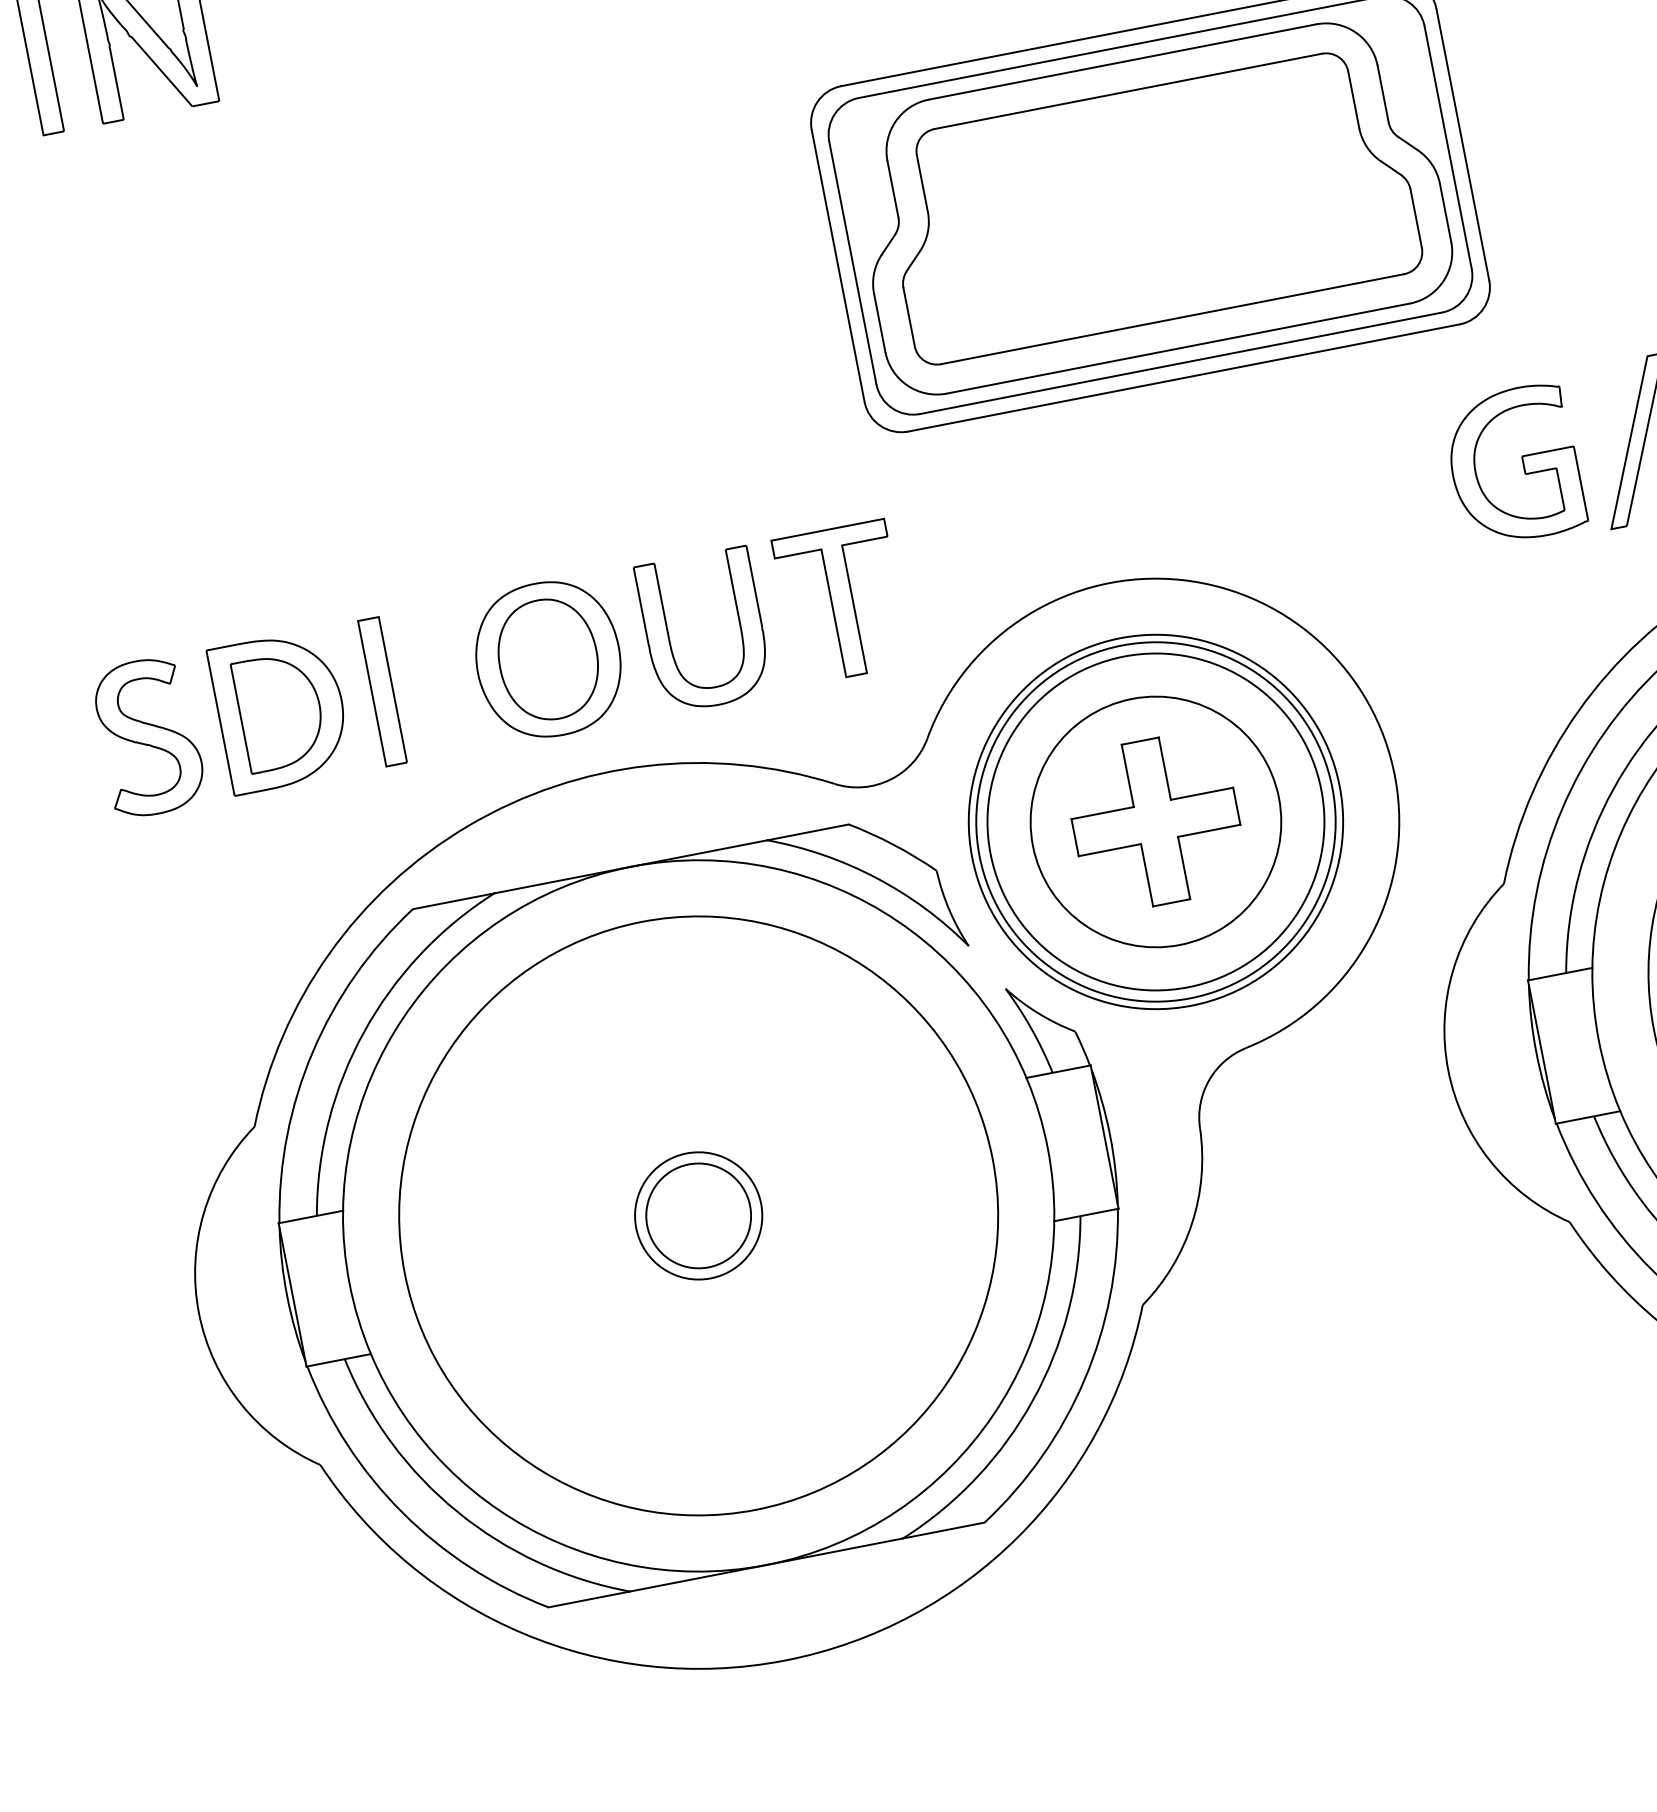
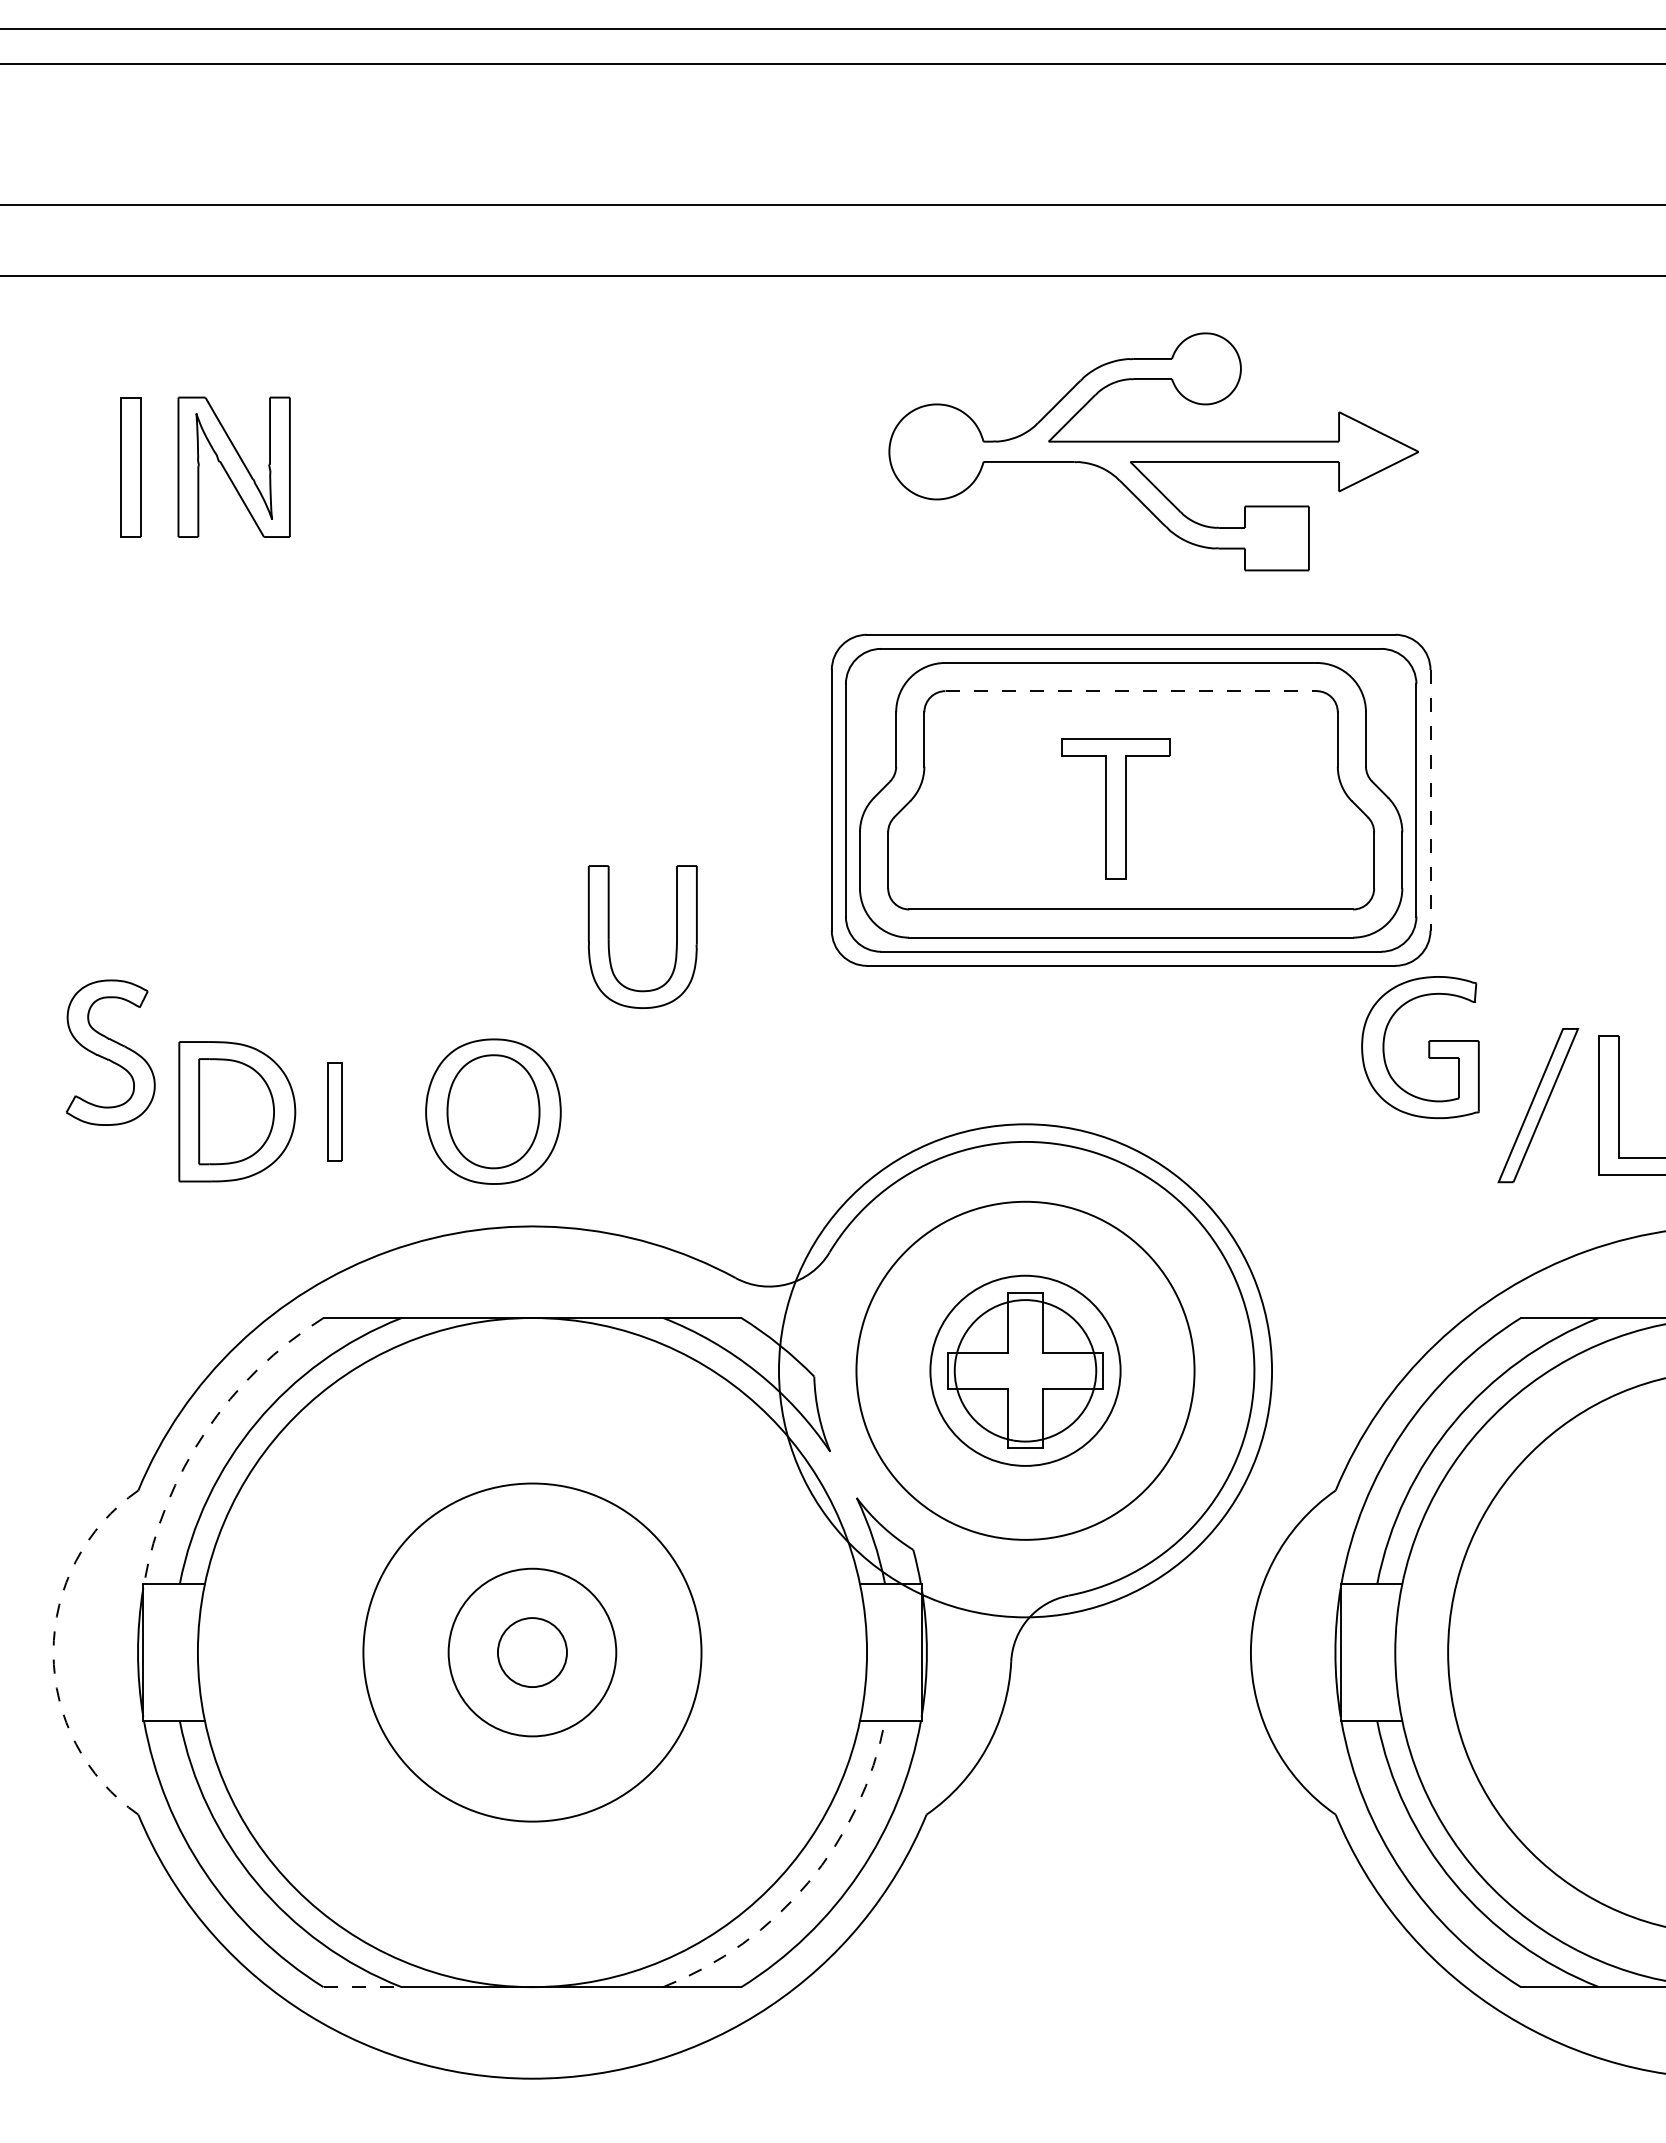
line: (1128, 91) -> (1131, 691), solid -> dashed
line: (1462, 144) -> (1430, 800), solid -> dashed
part: (1522, 463) -> (1428, 1047), moved
part: (841, 602) -> (1115, 808), moved
part: (669, 636) -> (609, 936), moved
part: (382, 691) -> (334, 1111), size x0.7
part: (148, 736) -> (110, 1052), moved
circle: (1155, 821) -> (1025, 1370), size x0.6
circle: (1155, 821) -> (1025, 1370), size x0.6
circle: (1155, 821) -> (1025, 1370), size x1.4
arc: (312, 1051) -> (205, 1431), solid -> dashed
circle: (698, 1215) -> (532, 1652), size x0.6
circle: (698, 1215) -> (532, 1652), size x0.7
circle: (698, 1215) -> (532, 1652), size x1.4
arc: (198, 1312) -> (53, 1652), solid -> dashed
arc: (1033, 1399) -> (808, 1882), solid -> dashed
line: (590, 1599) -> (363, 1987), solid -> dashed

